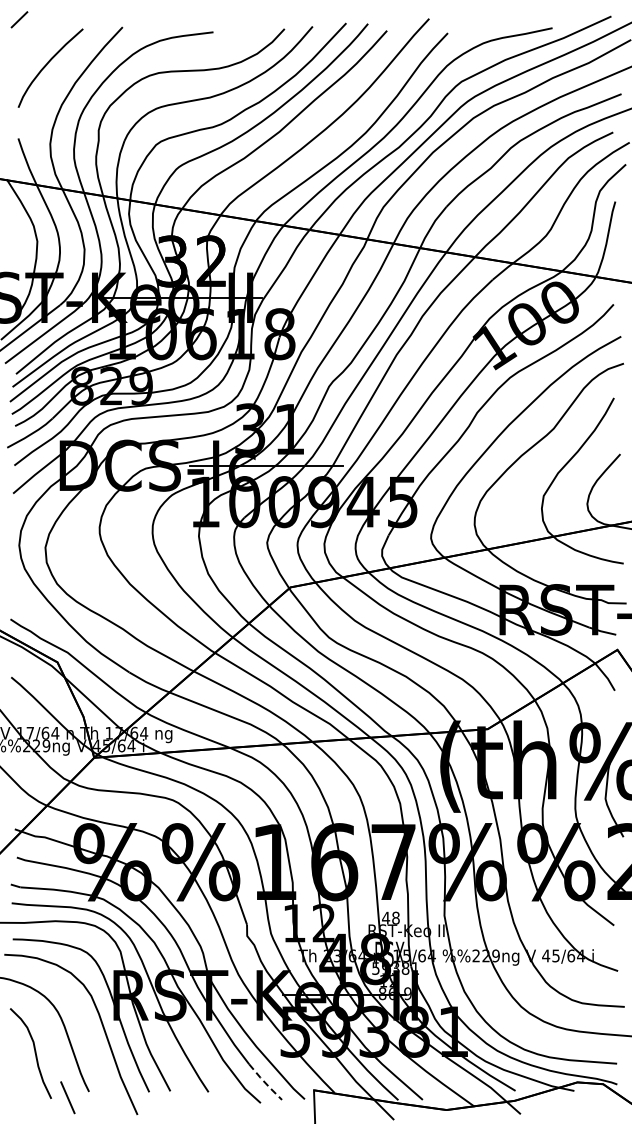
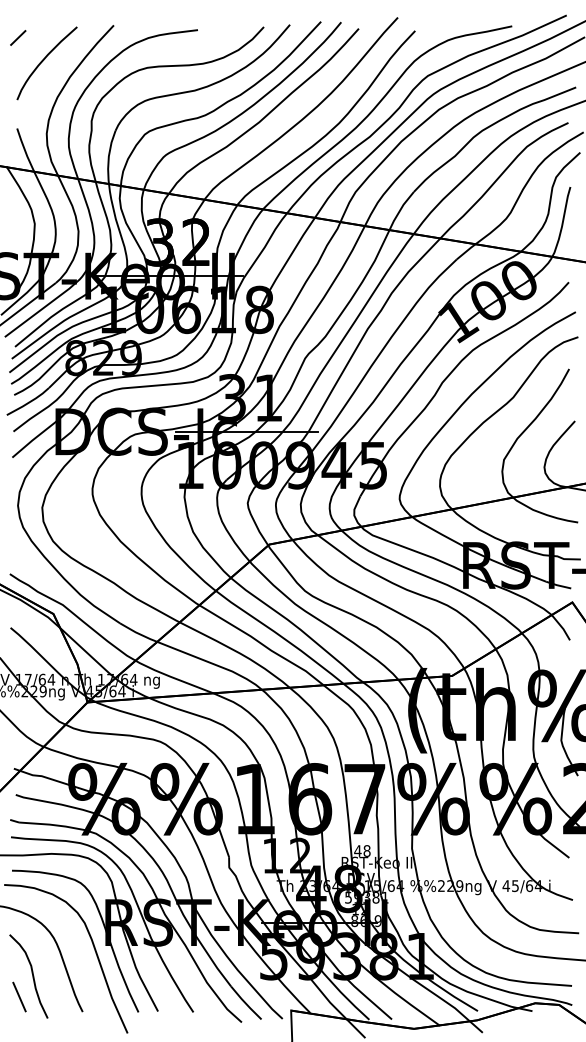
line: (19, 19) -> (18, 37), moved
line: (265, 1082) -> (246, 1003), dashed -> solid
line: (67, 1097) -> (19, 996), moved

